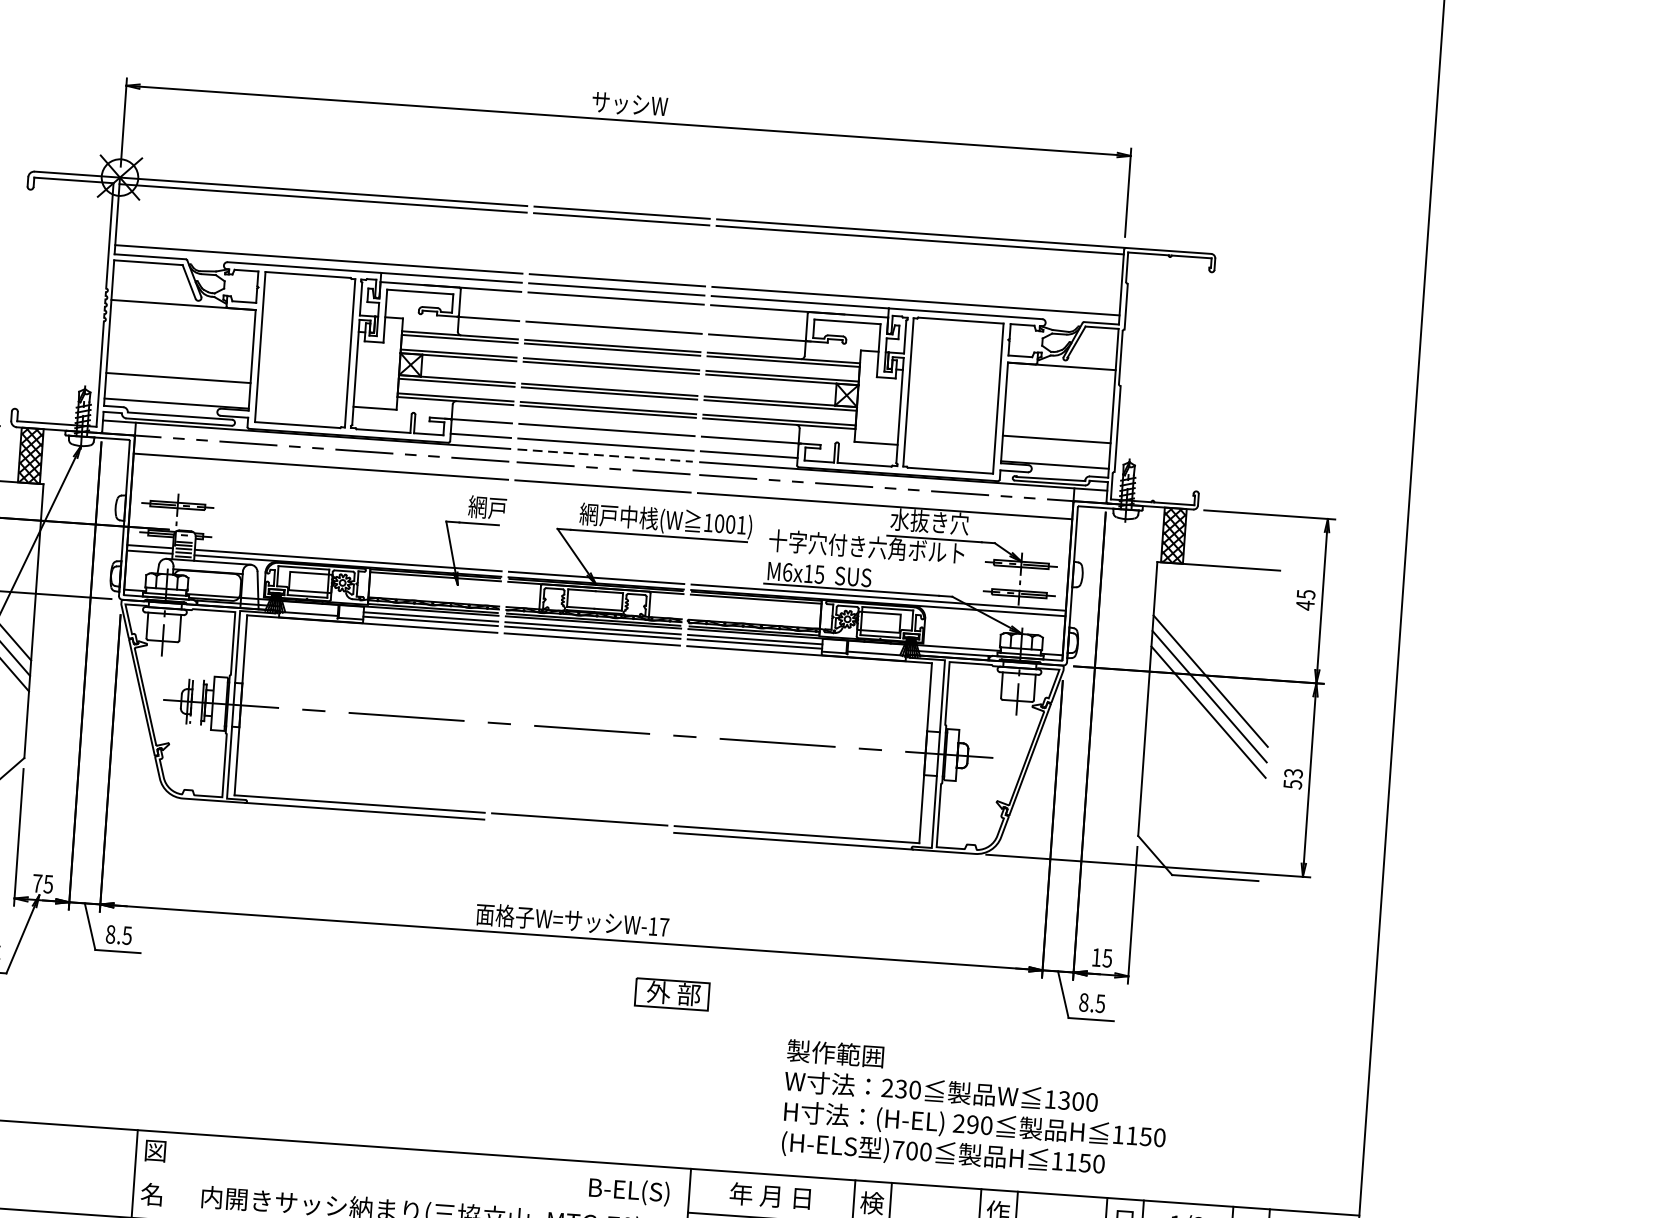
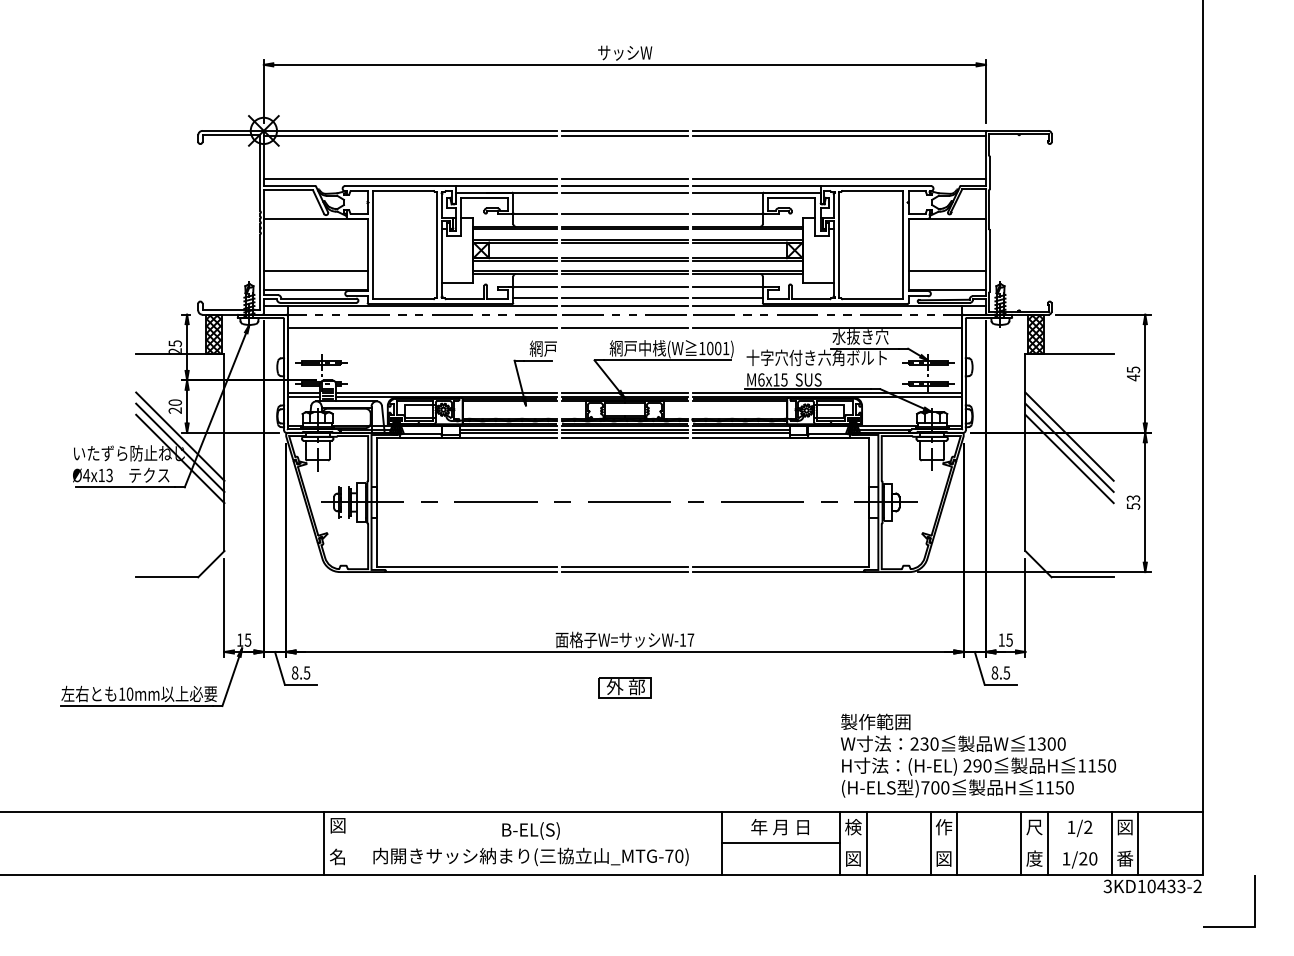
line: (605, 455) -> (625, 305), dashed -> solid
line: (578, 826) -> (624, 572), added
text: (38, 882) -> (240, 639), 75 -> 15
part: (671, 994) -> (624, 687), moved
text: (975, 1110) -> (978, 755), moved
text: (628, 1190) -> (530, 830), moved

